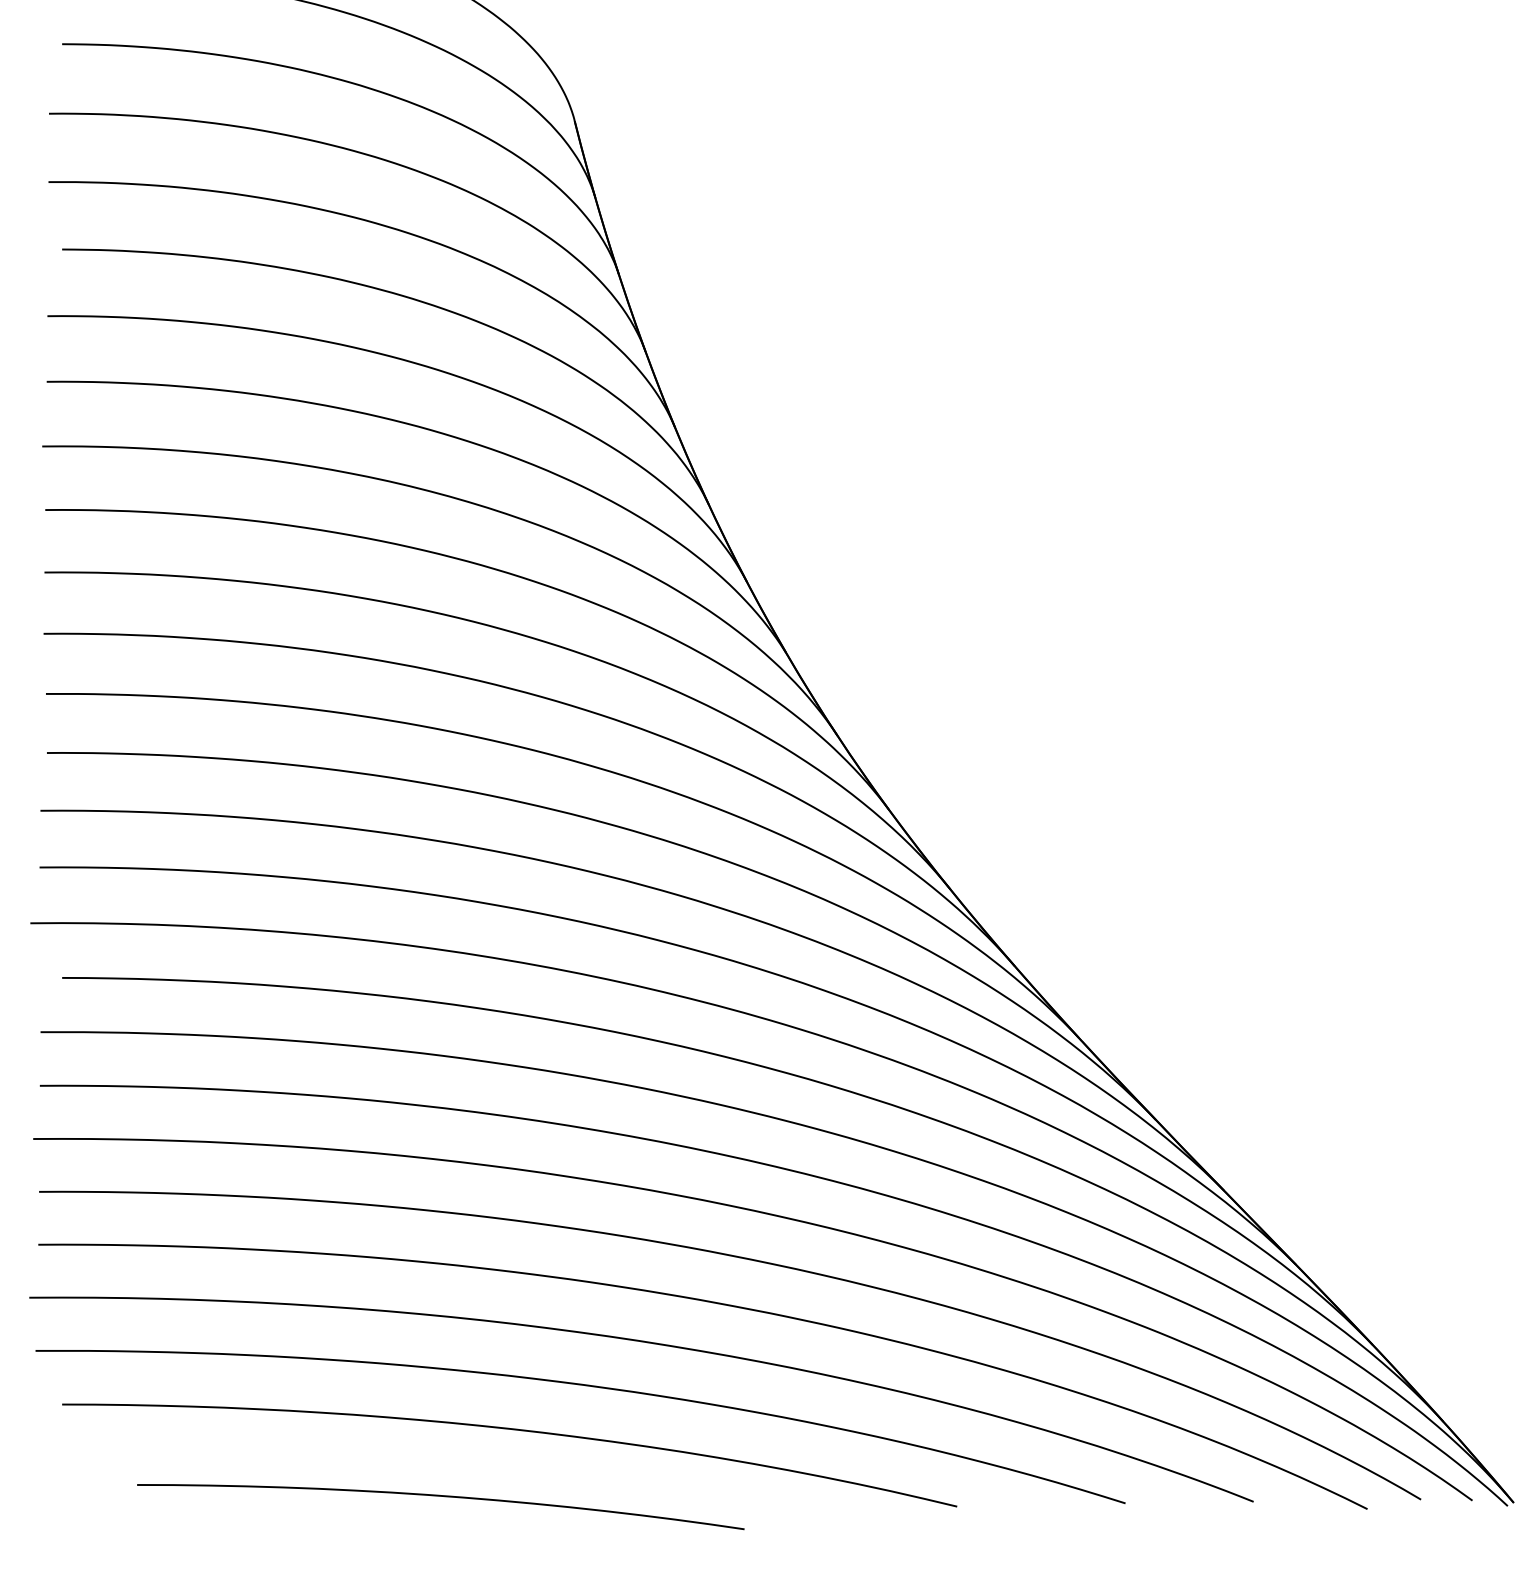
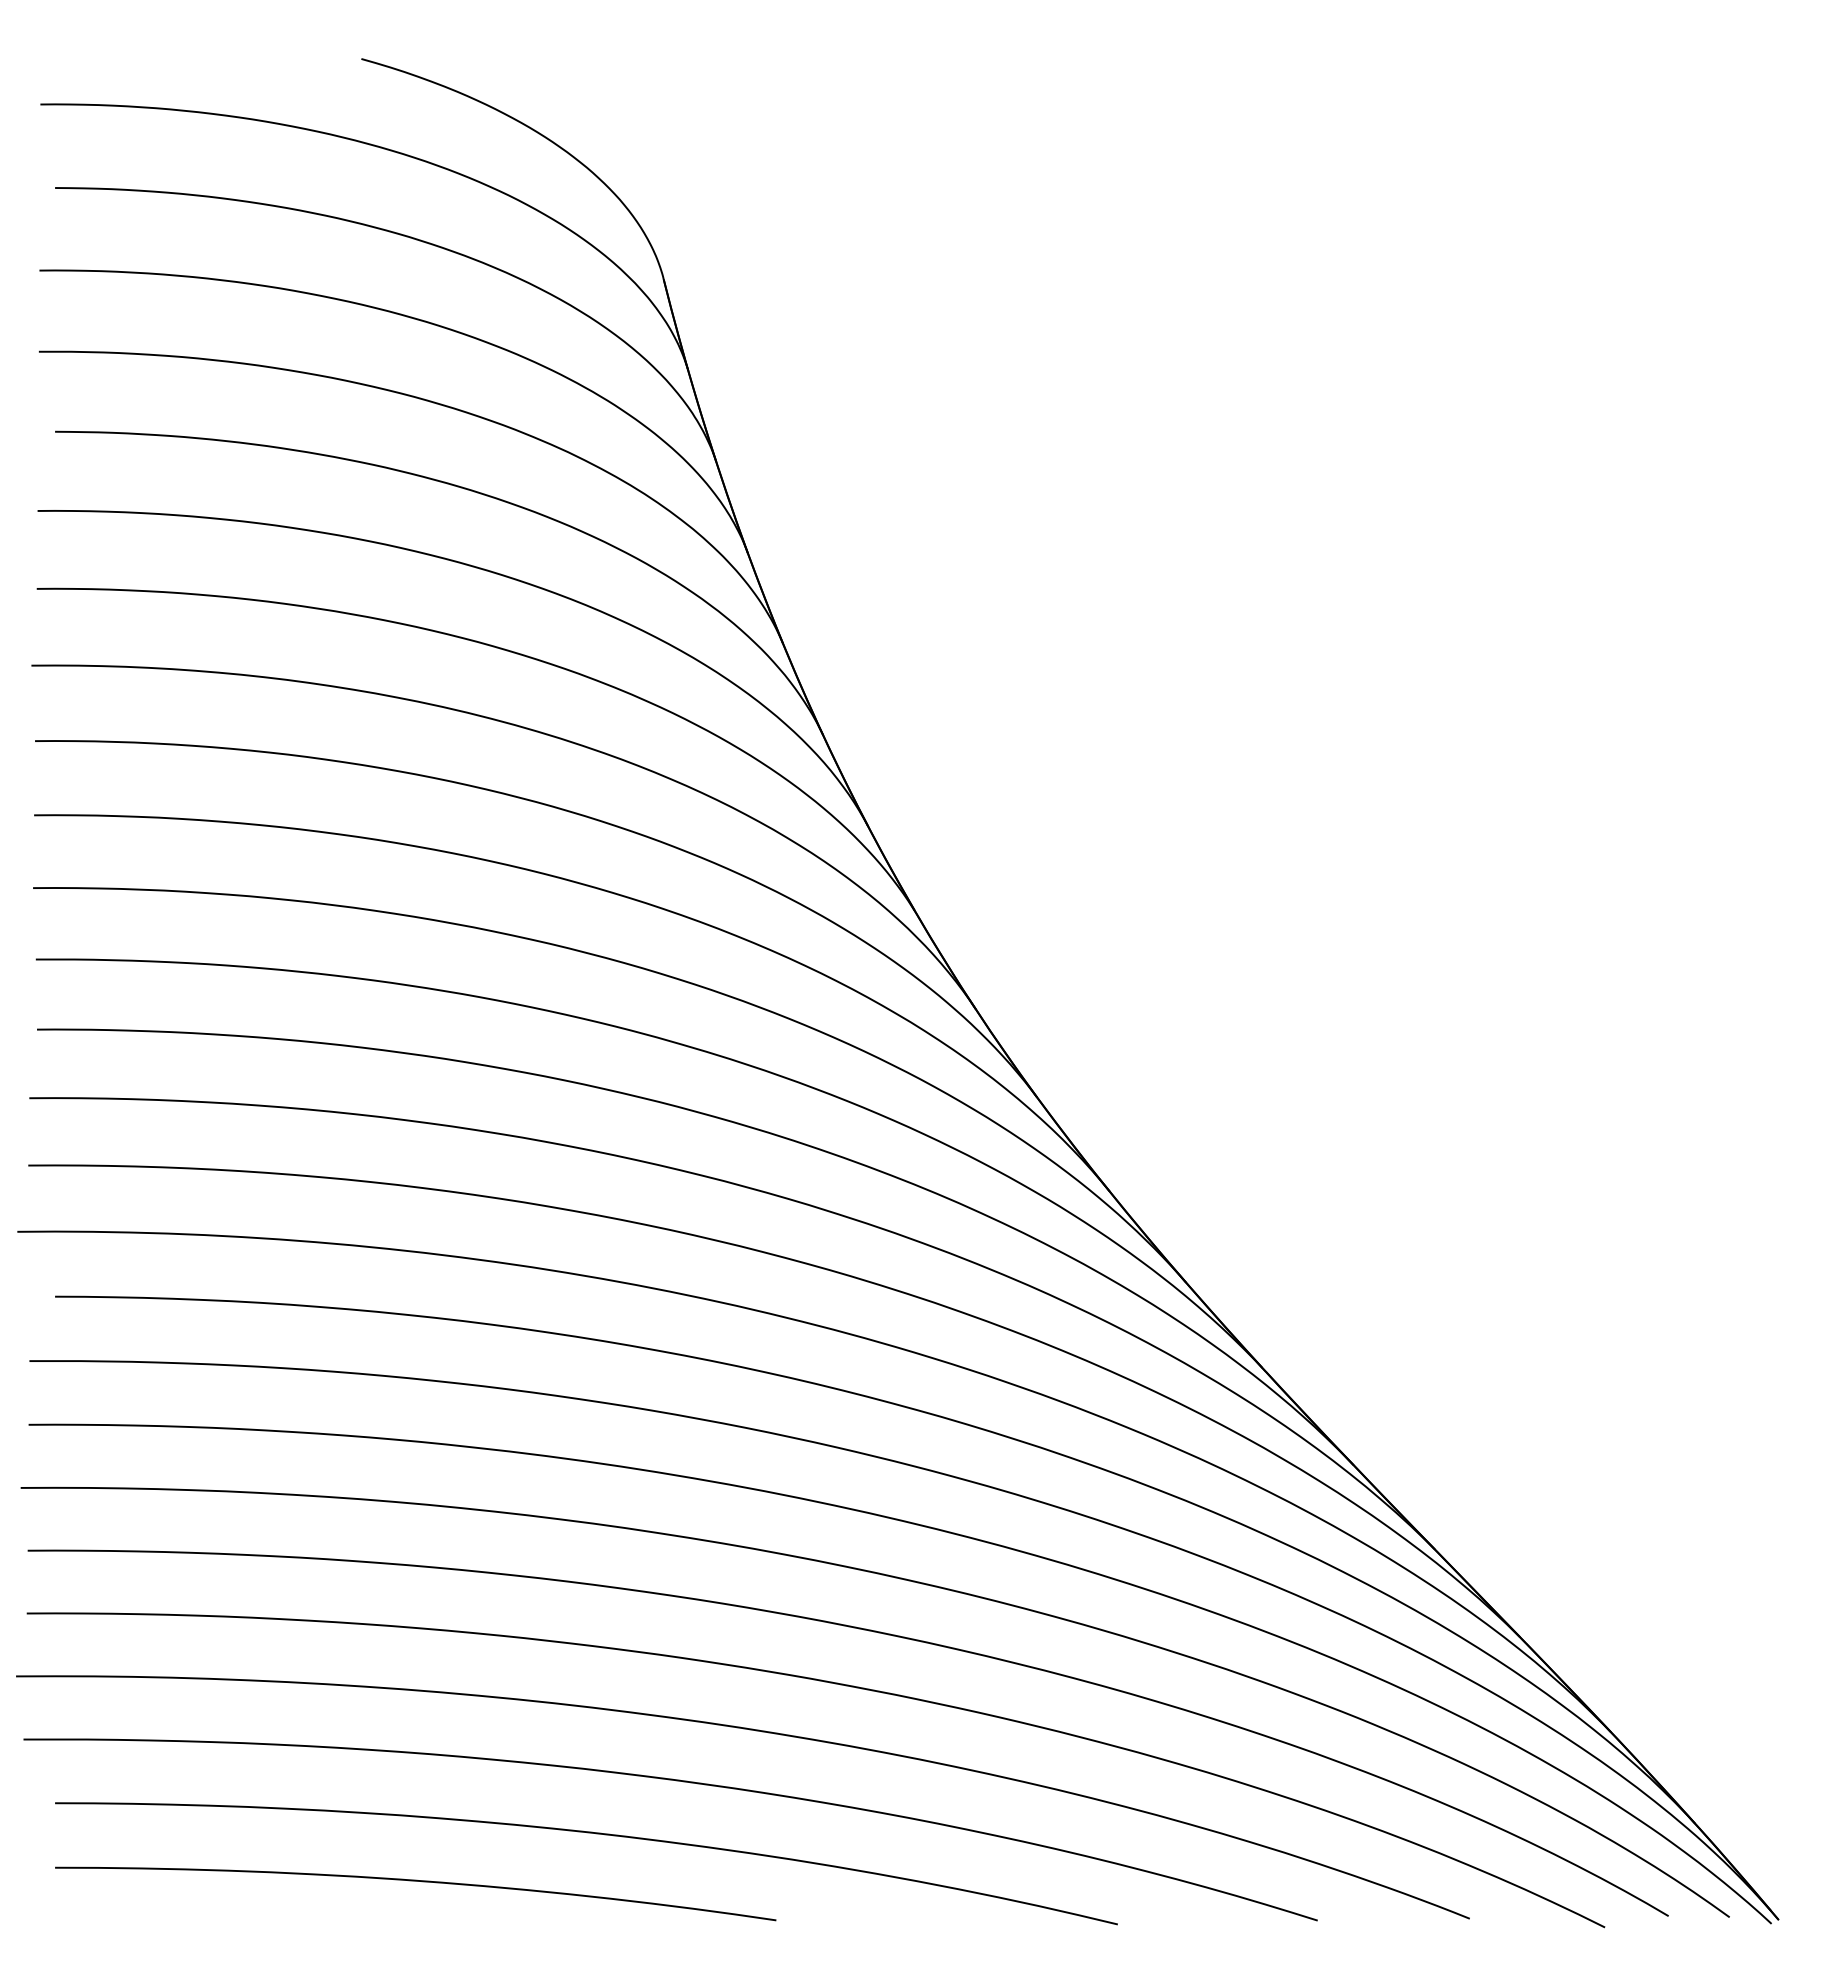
curve: (440, 1496) -> (415, 1881), moved

